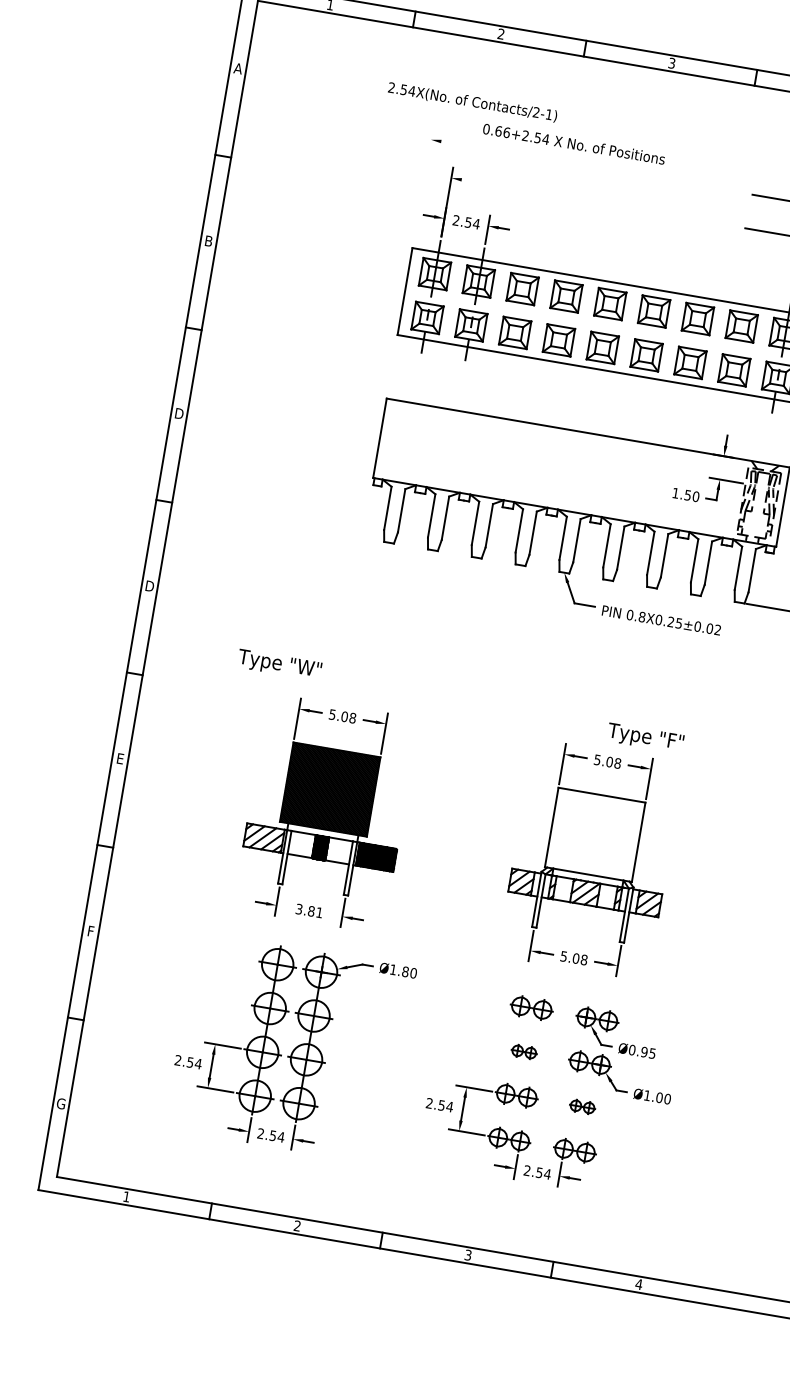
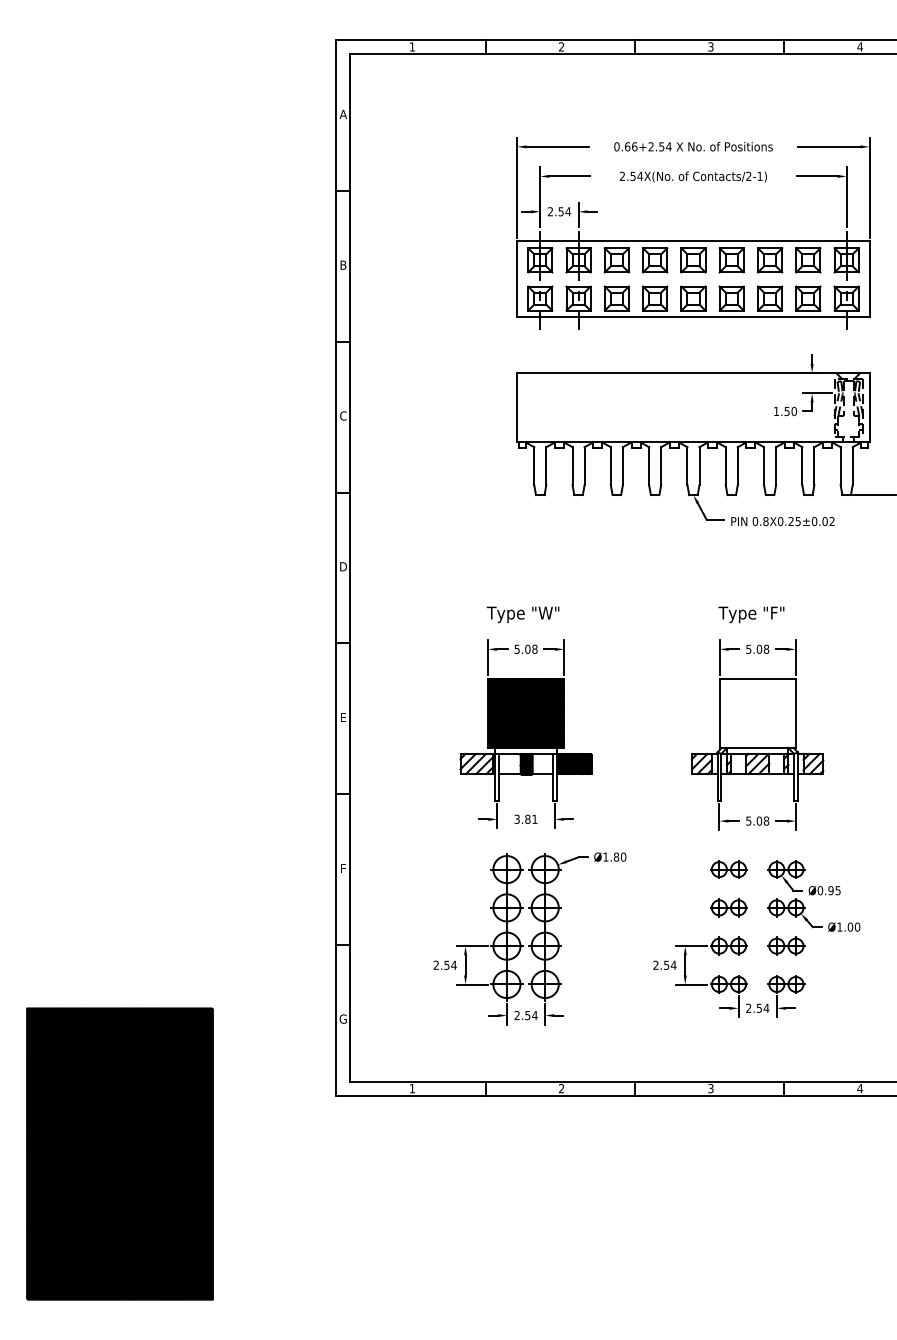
text: (471, 101) -> (692, 176), moved
text: (574, 143) -> (693, 146), moved
line: (476, 147) -> (557, 146), added
line: (484, 183) -> (569, 176), added
line: (423, 186) -> (517, 187), added
text: (179, 413) -> (343, 415), D -> C
text: (279, 664) -> (522, 614), moved
text: (645, 737) -> (751, 614), moved
part: (523, 1051) -> (728, 907), size x1.67
part: (582, 1106) -> (786, 945), size x1.67

